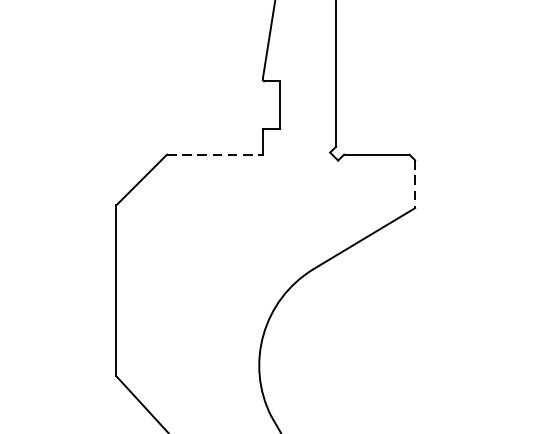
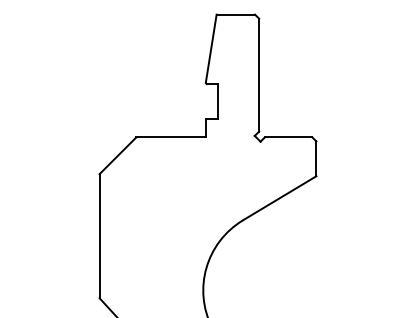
line: (215, 154) -> (171, 137), dashed -> solid
line: (415, 185) -> (316, 159), dashed -> solid

